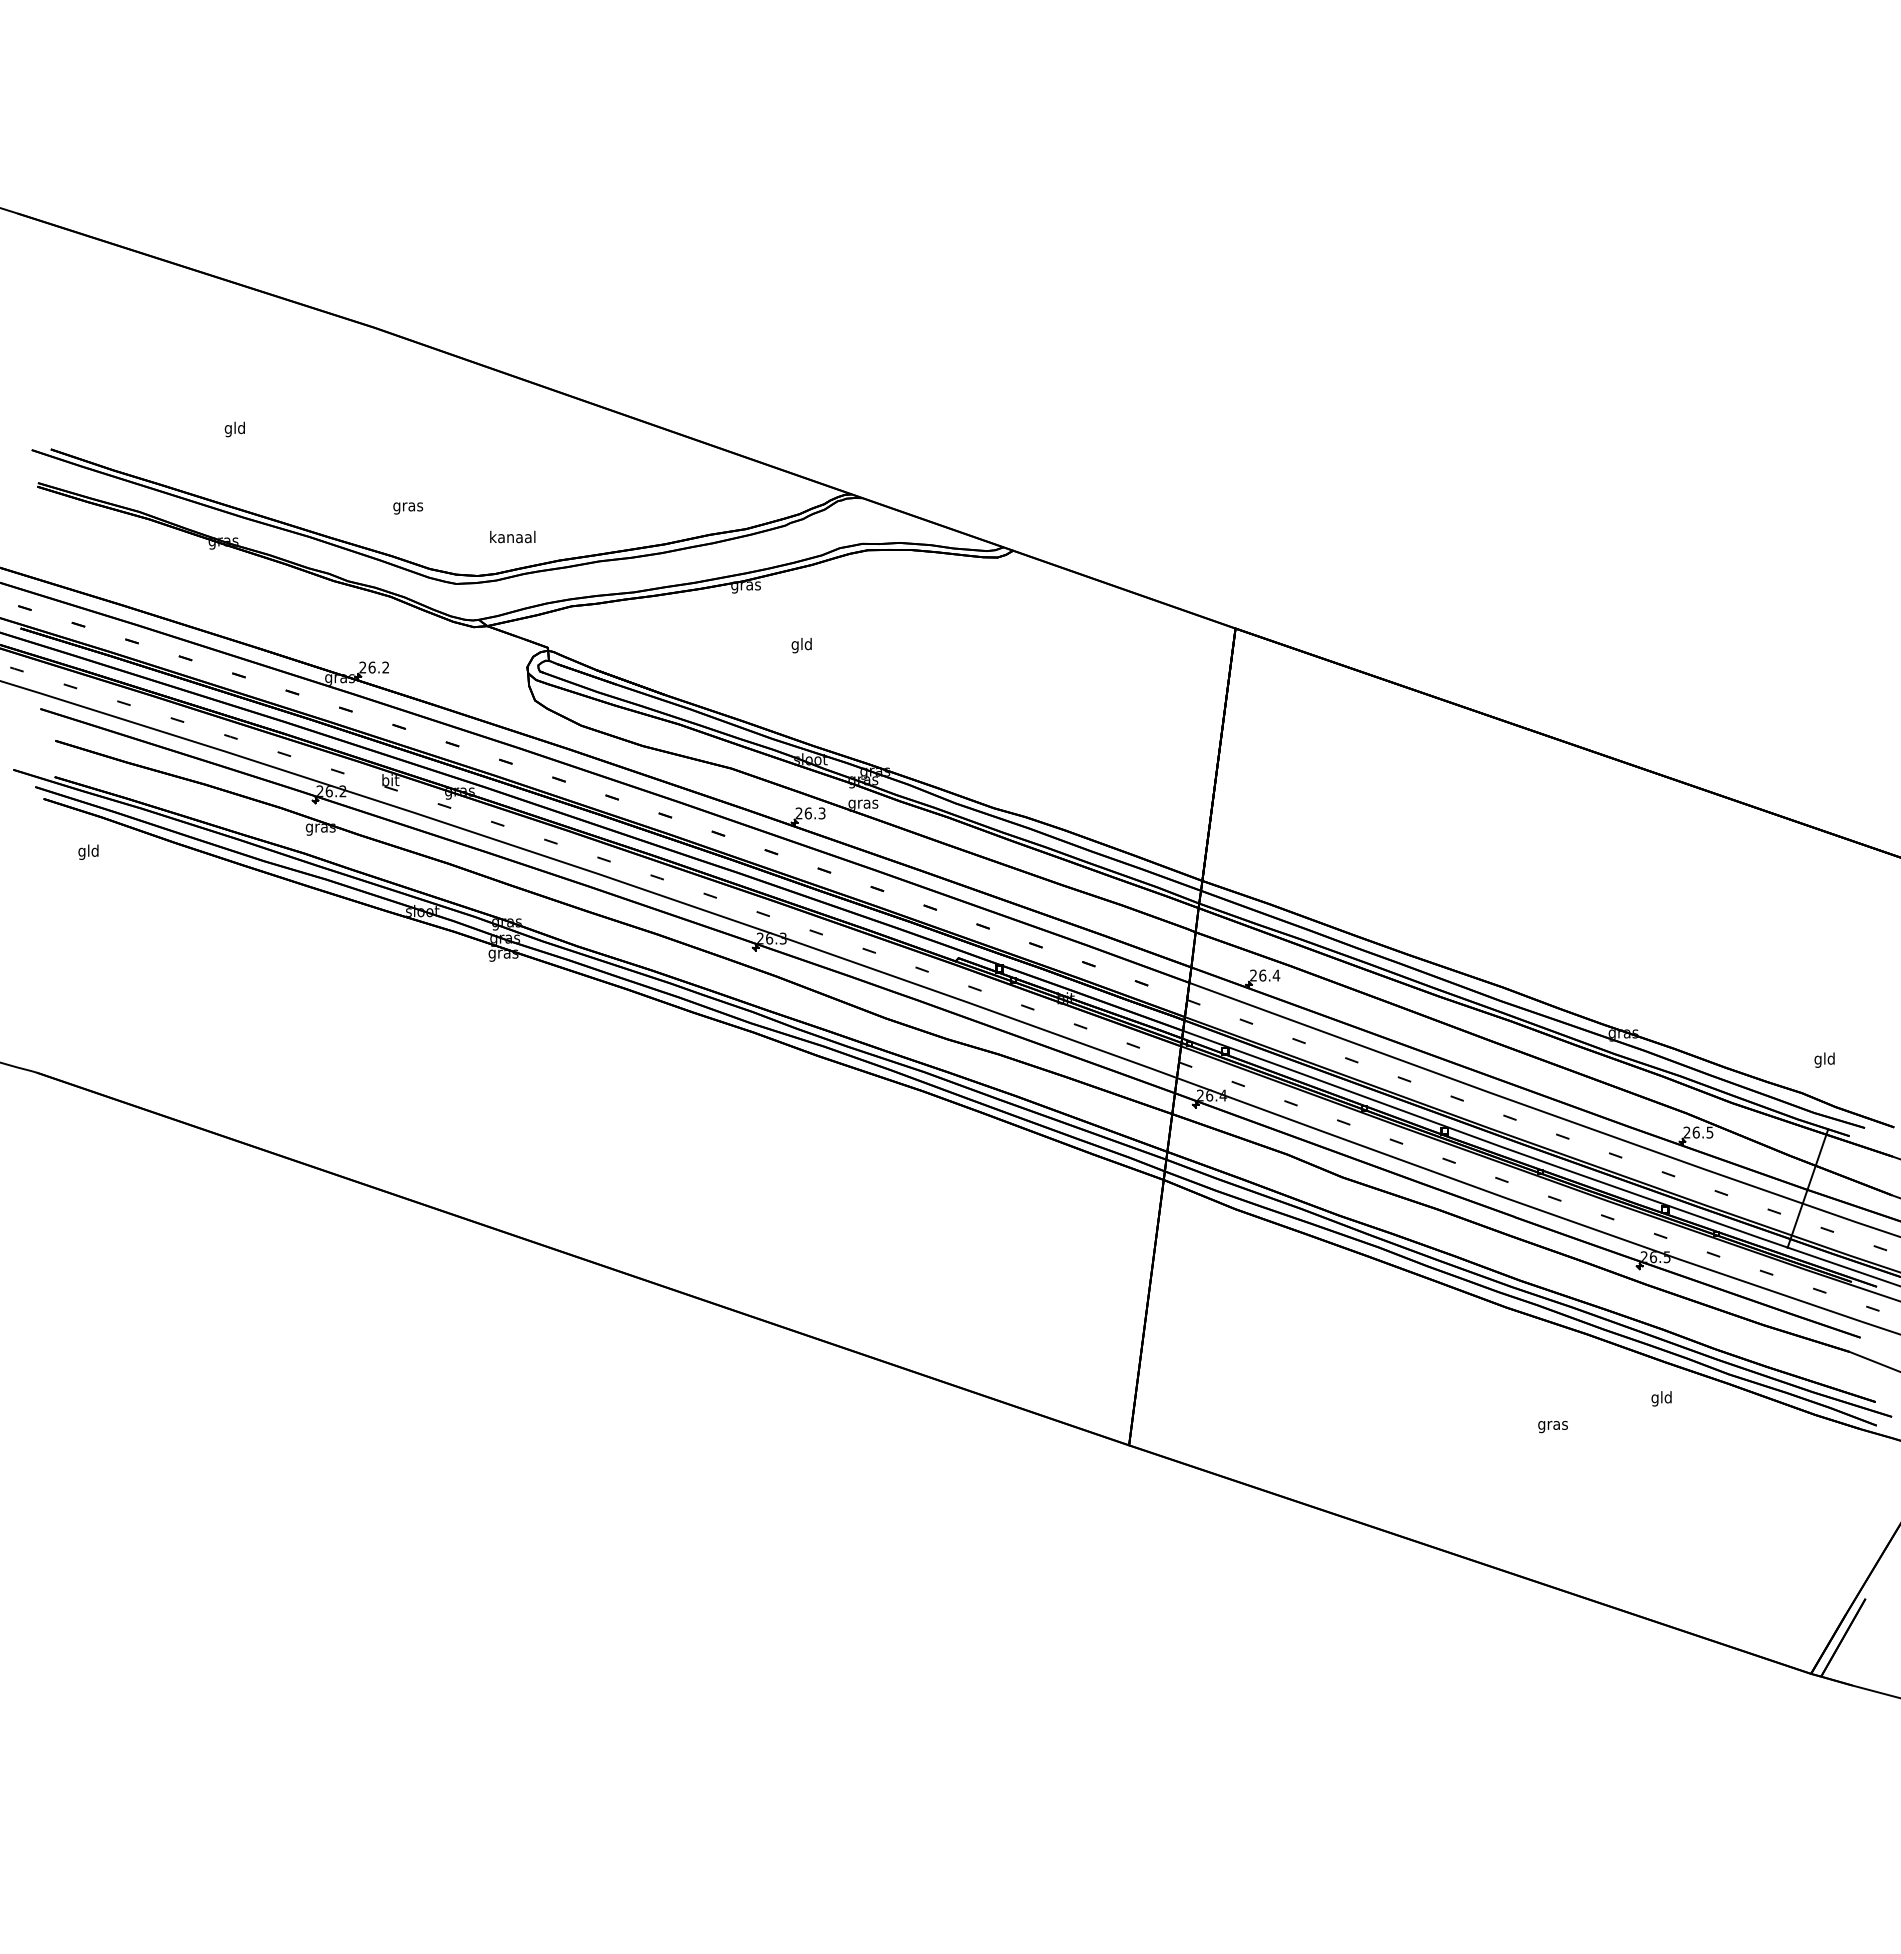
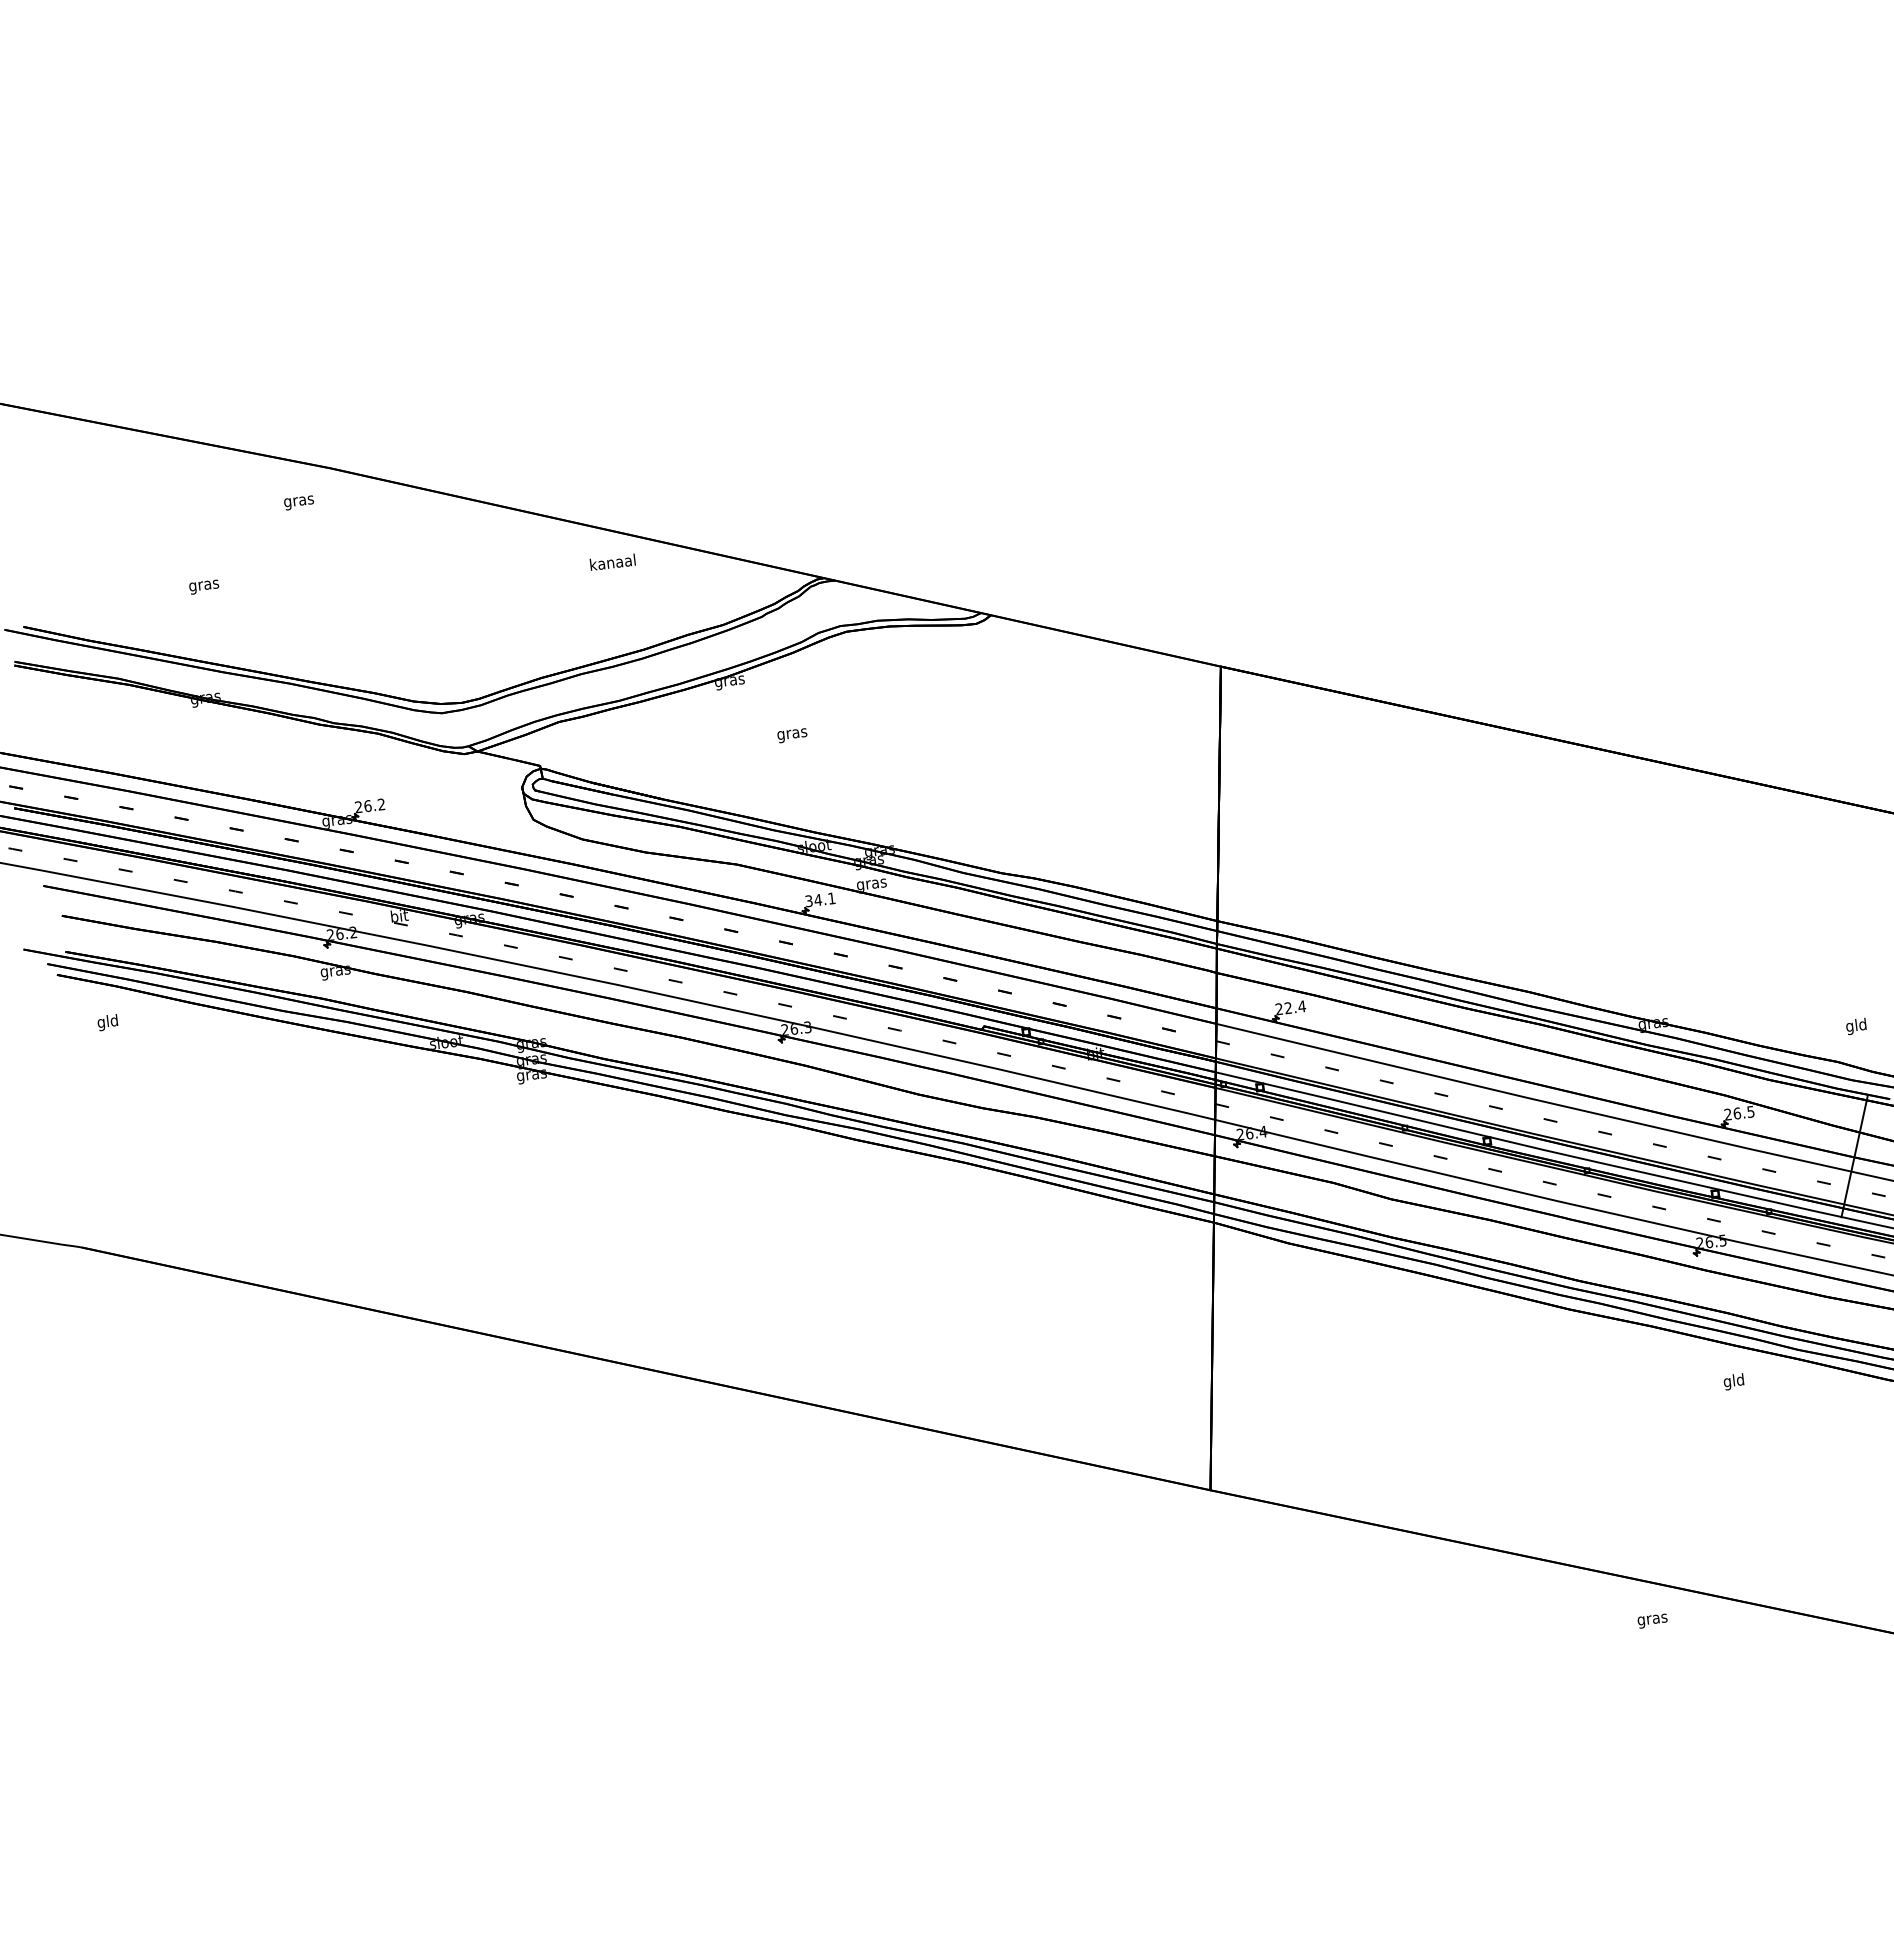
text: (235, 429) -> (204, 585), gld -> gras
text: (408, 508) -> (299, 502), moved
text: (512, 536) -> (612, 561), moved
text: (801, 645) -> (791, 734), gld -> gras
text: (810, 813) -> (820, 899), 26.3 -> 34.1
text: (1262, 975) -> (1288, 1008), 26.4 -> 22.4
text: (1552, 1427) -> (1652, 1621), moved

